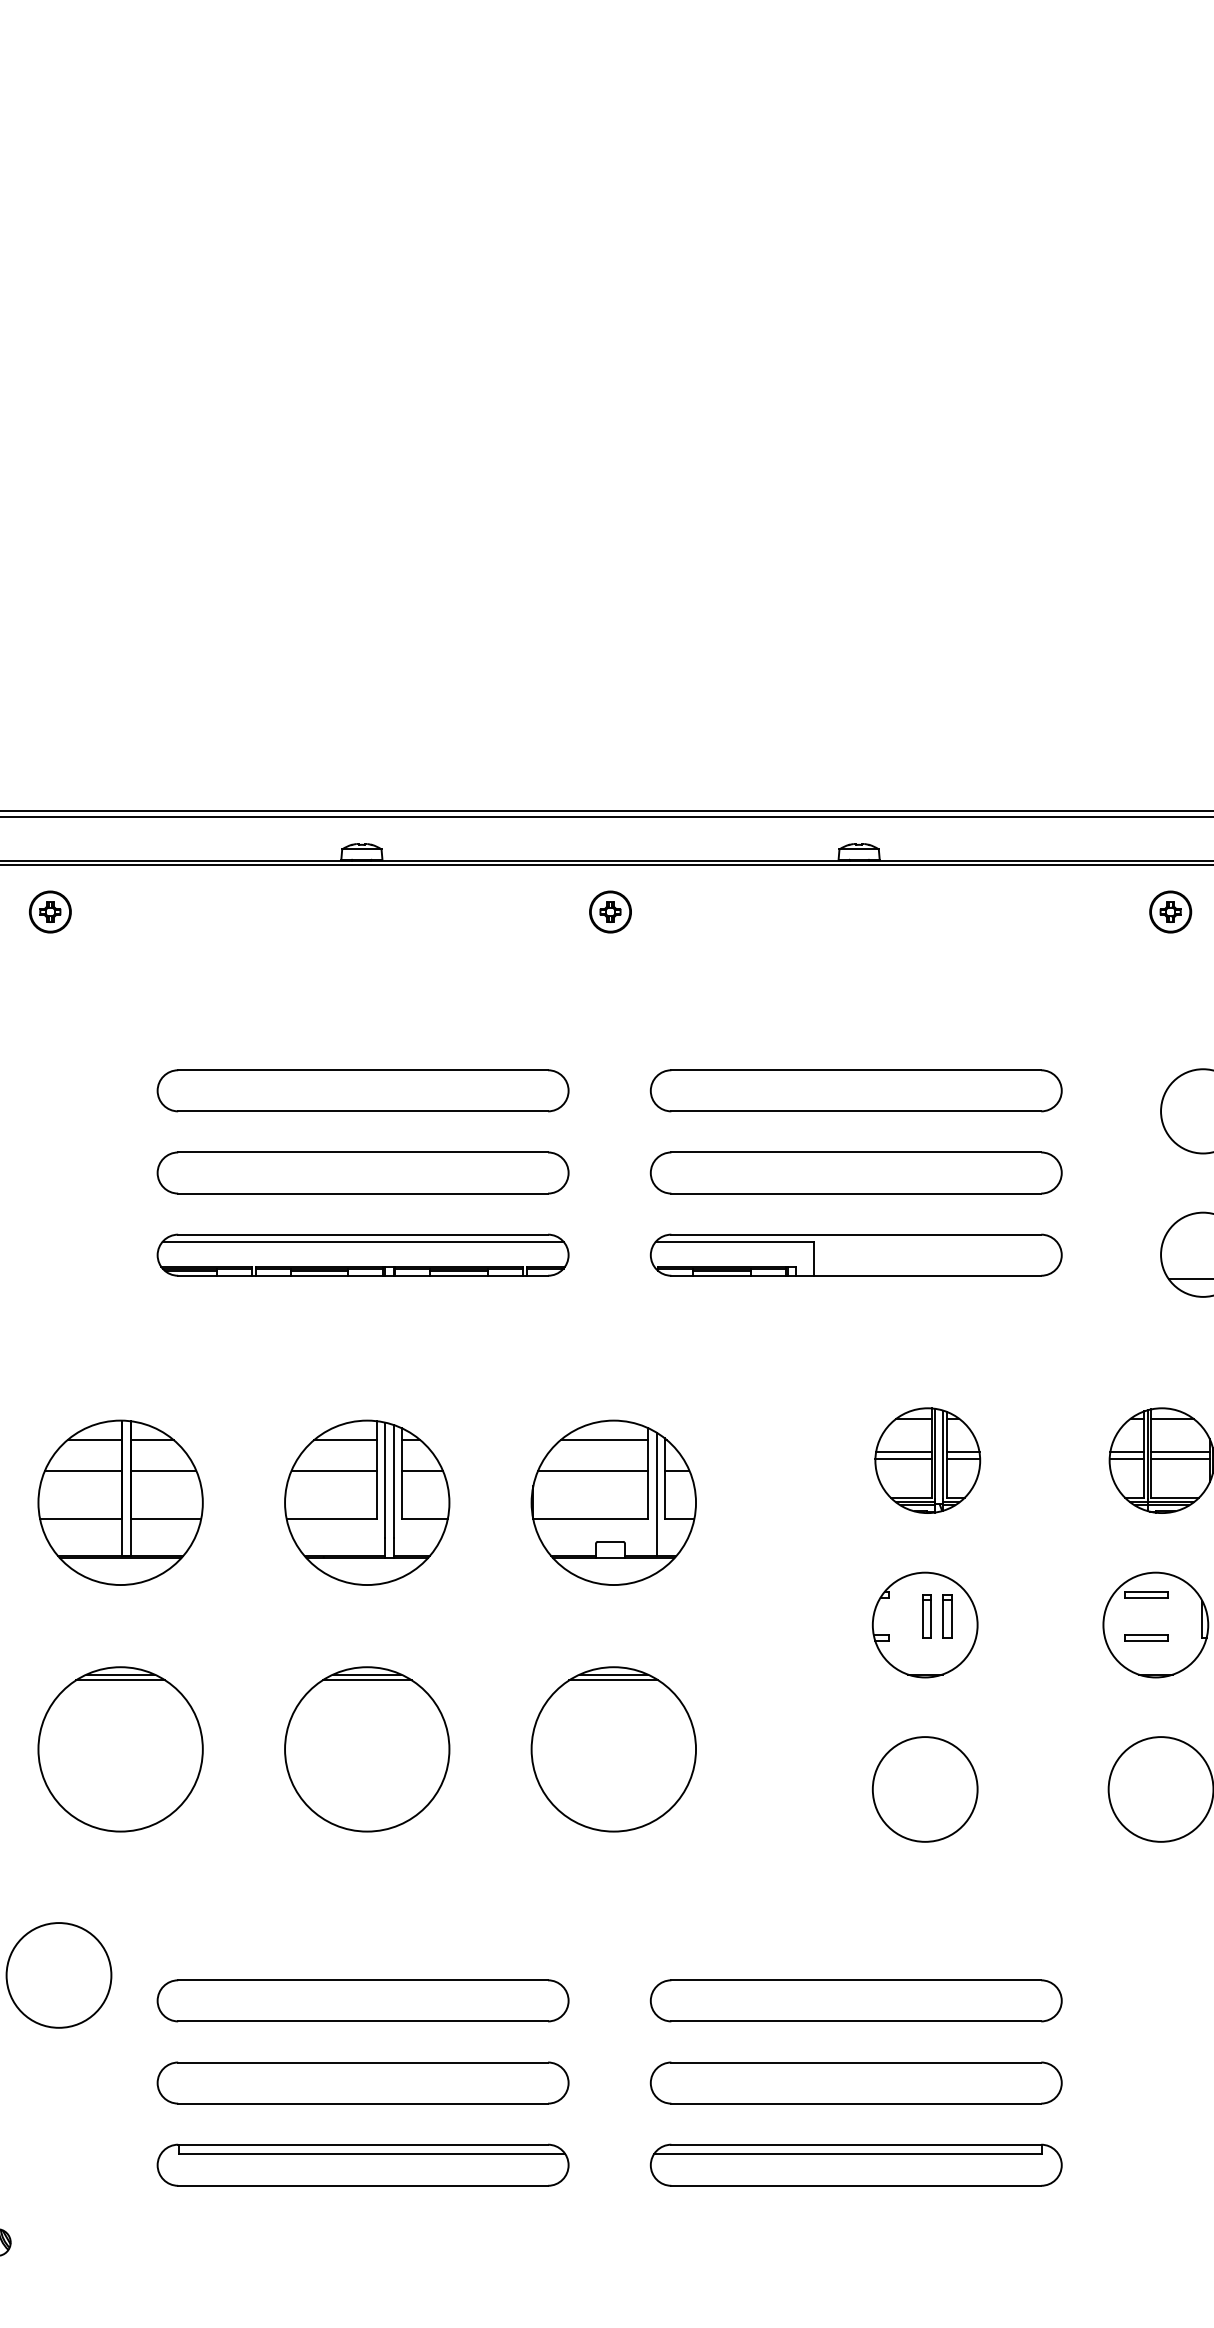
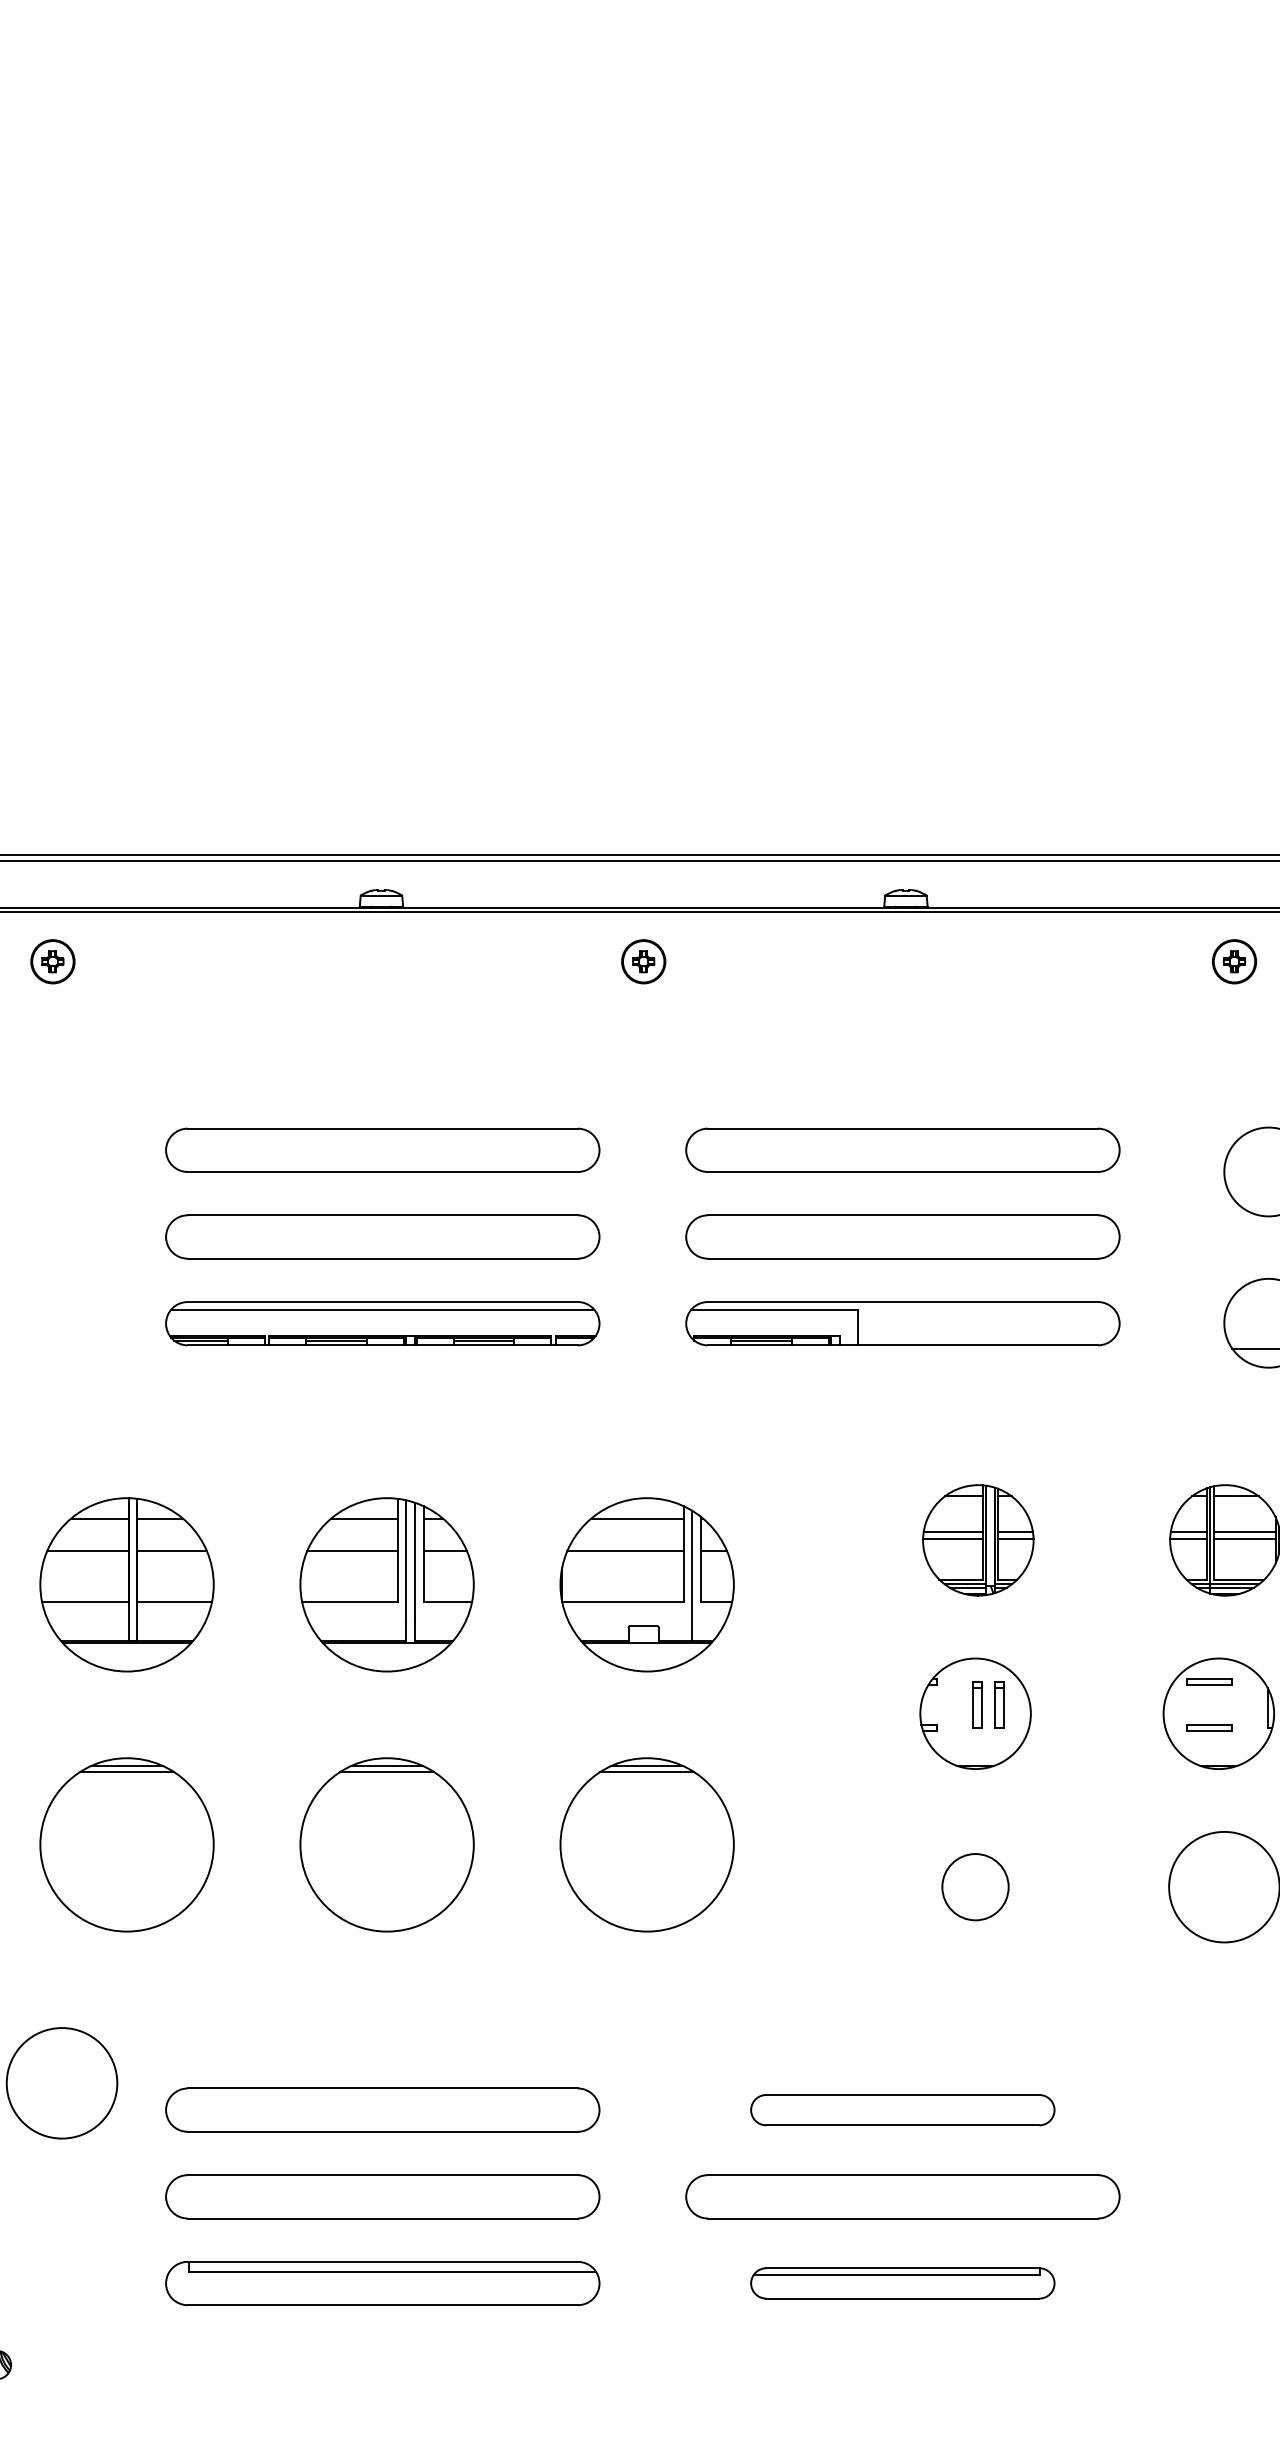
circle: (924, 1789) -> (974, 1887), size x0.6
part: (855, 2000) -> (902, 2109), size x0.7
part: (855, 2164) -> (902, 2282), size x0.7

